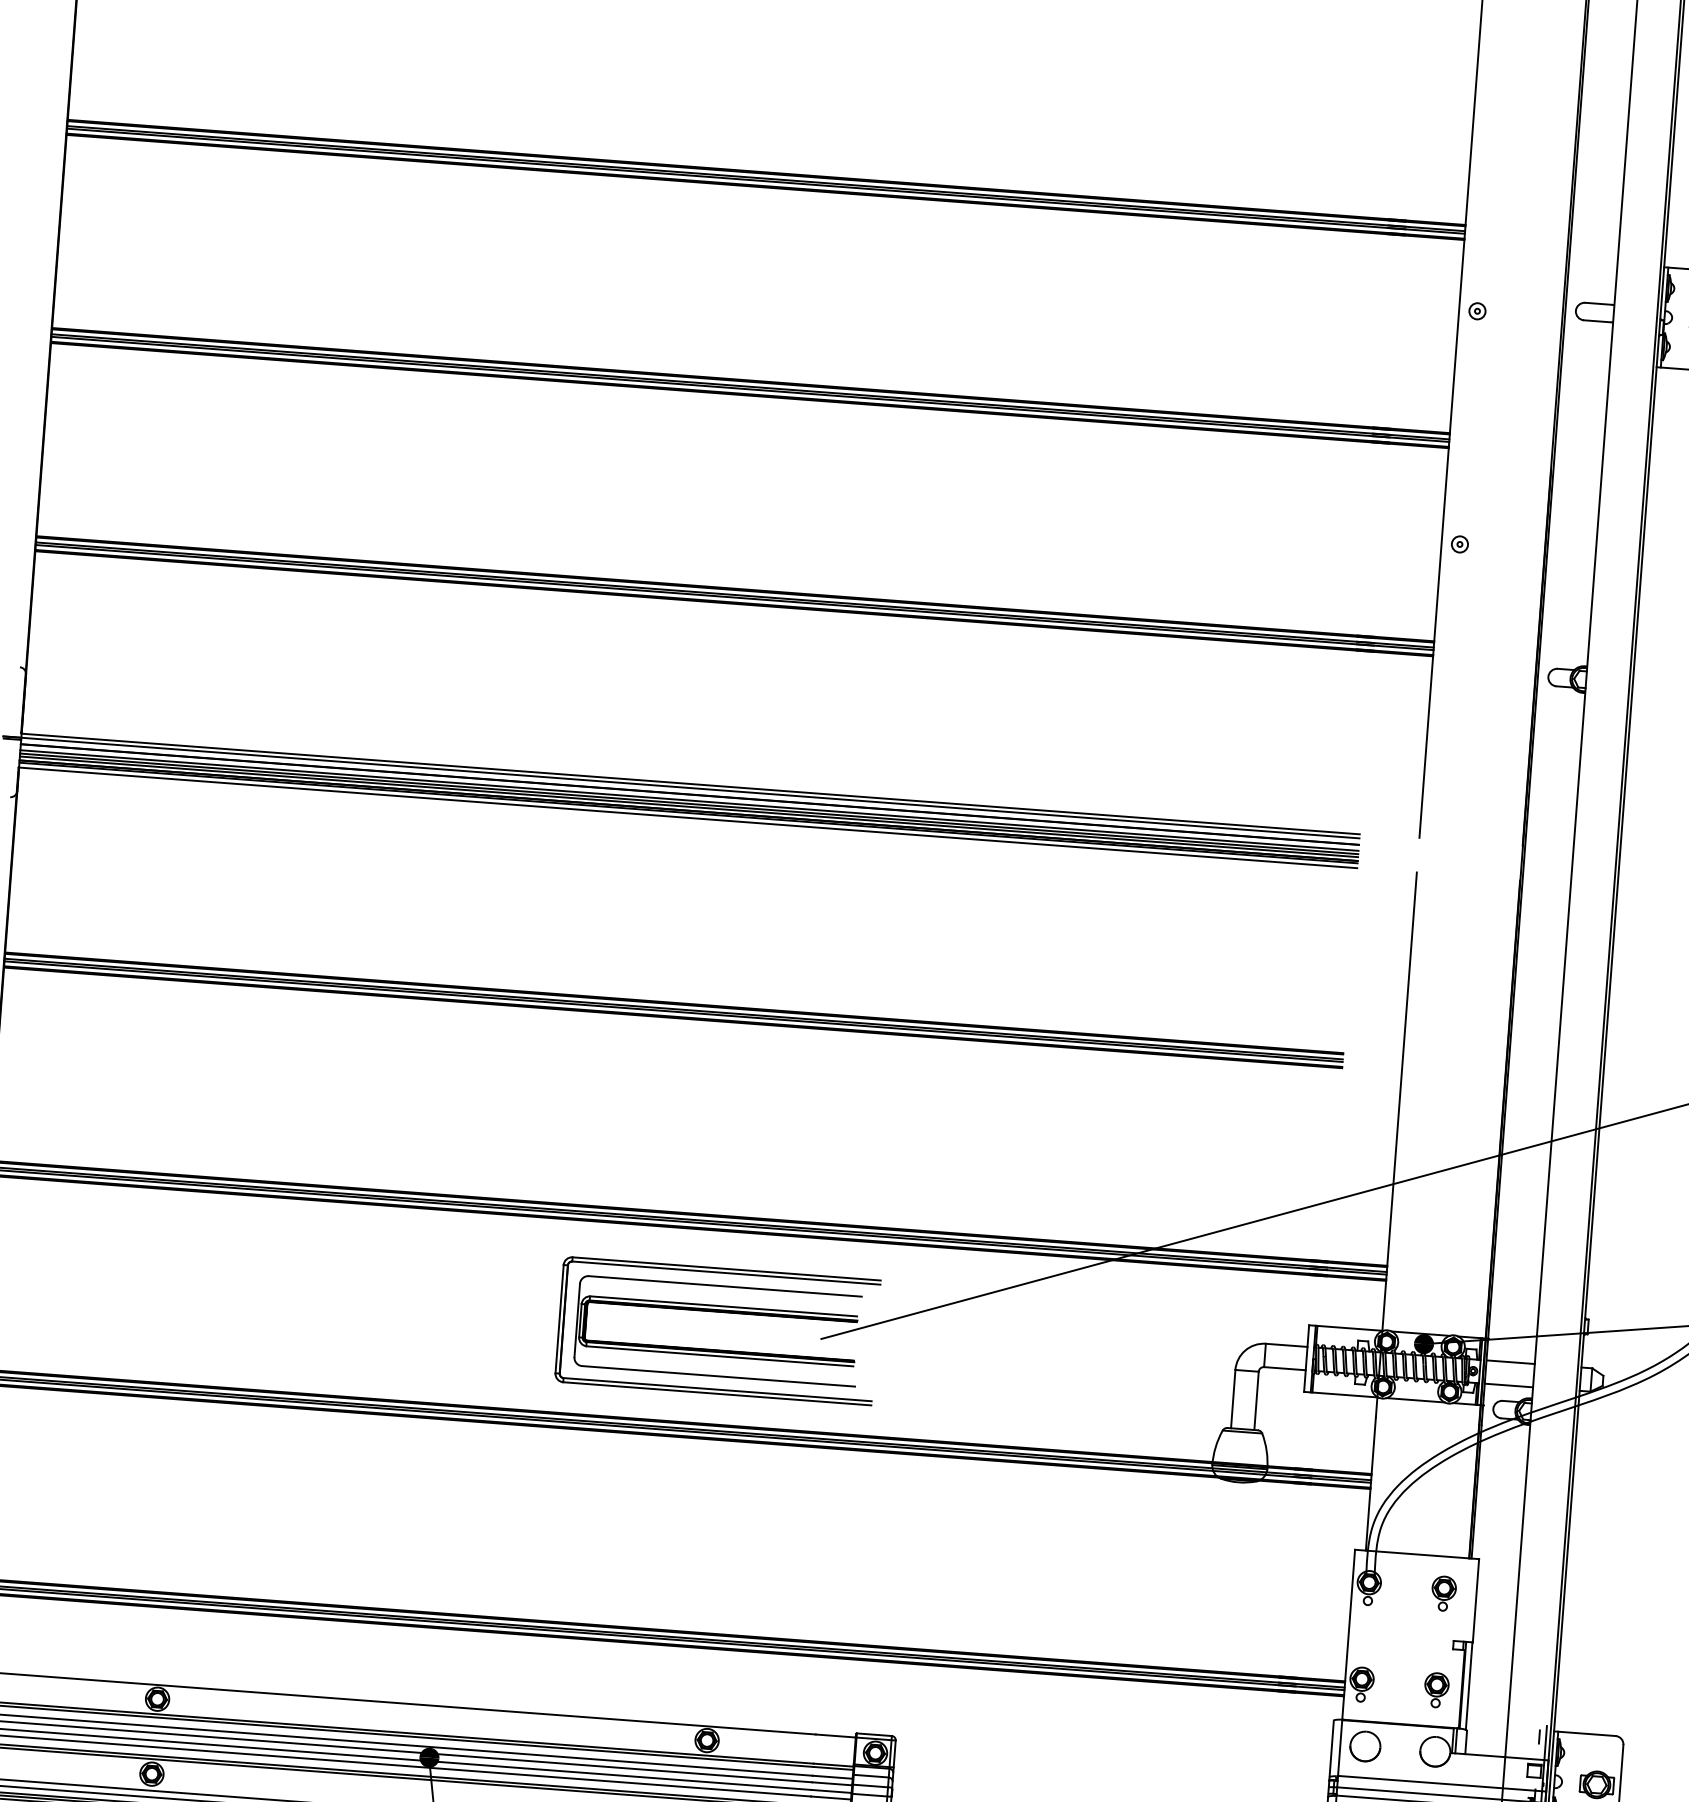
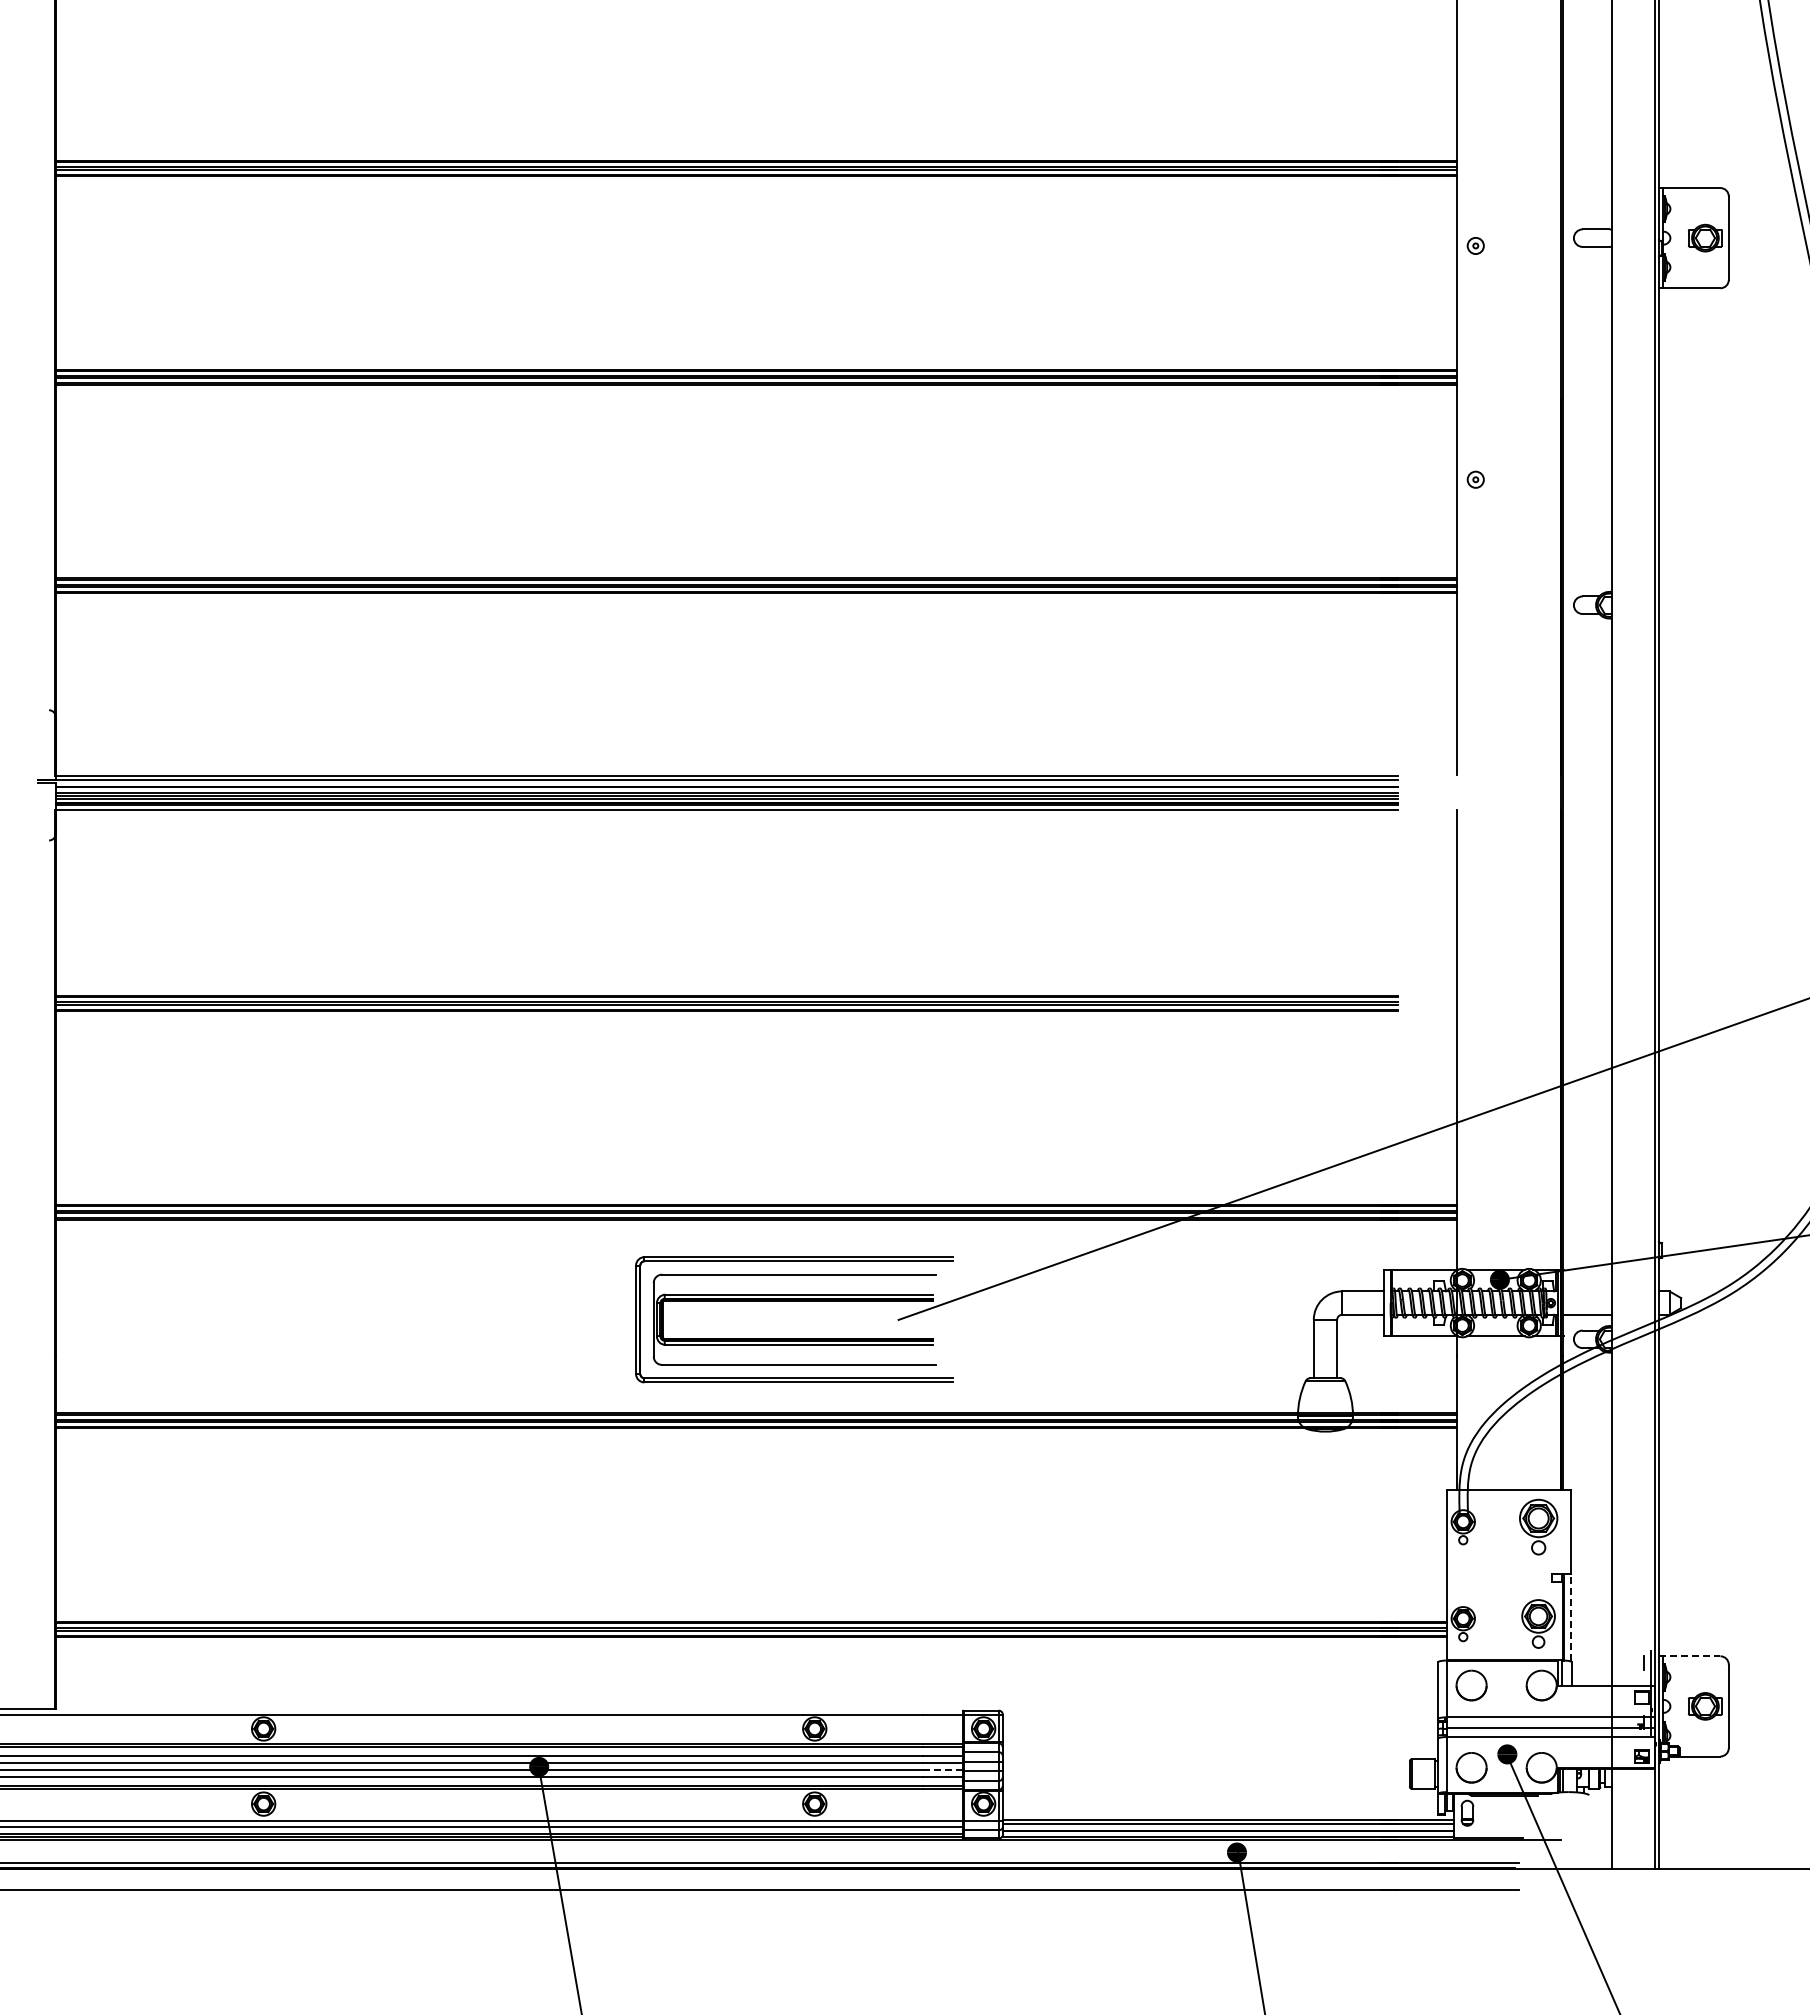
line: (1510, 1362) -> (1587, 1291), removed
part: (1442, 1593) -> (1537, 1527), size x1.6
line: (1469, 1686) -> (1570, 1617), solid -> dashed
part: (1435, 1690) -> (1537, 1624), size x1.4
line: (1584, 1733) -> (1689, 1656), solid -> dashed
line: (831, 1791) -> (942, 1770), solid -> dashed

